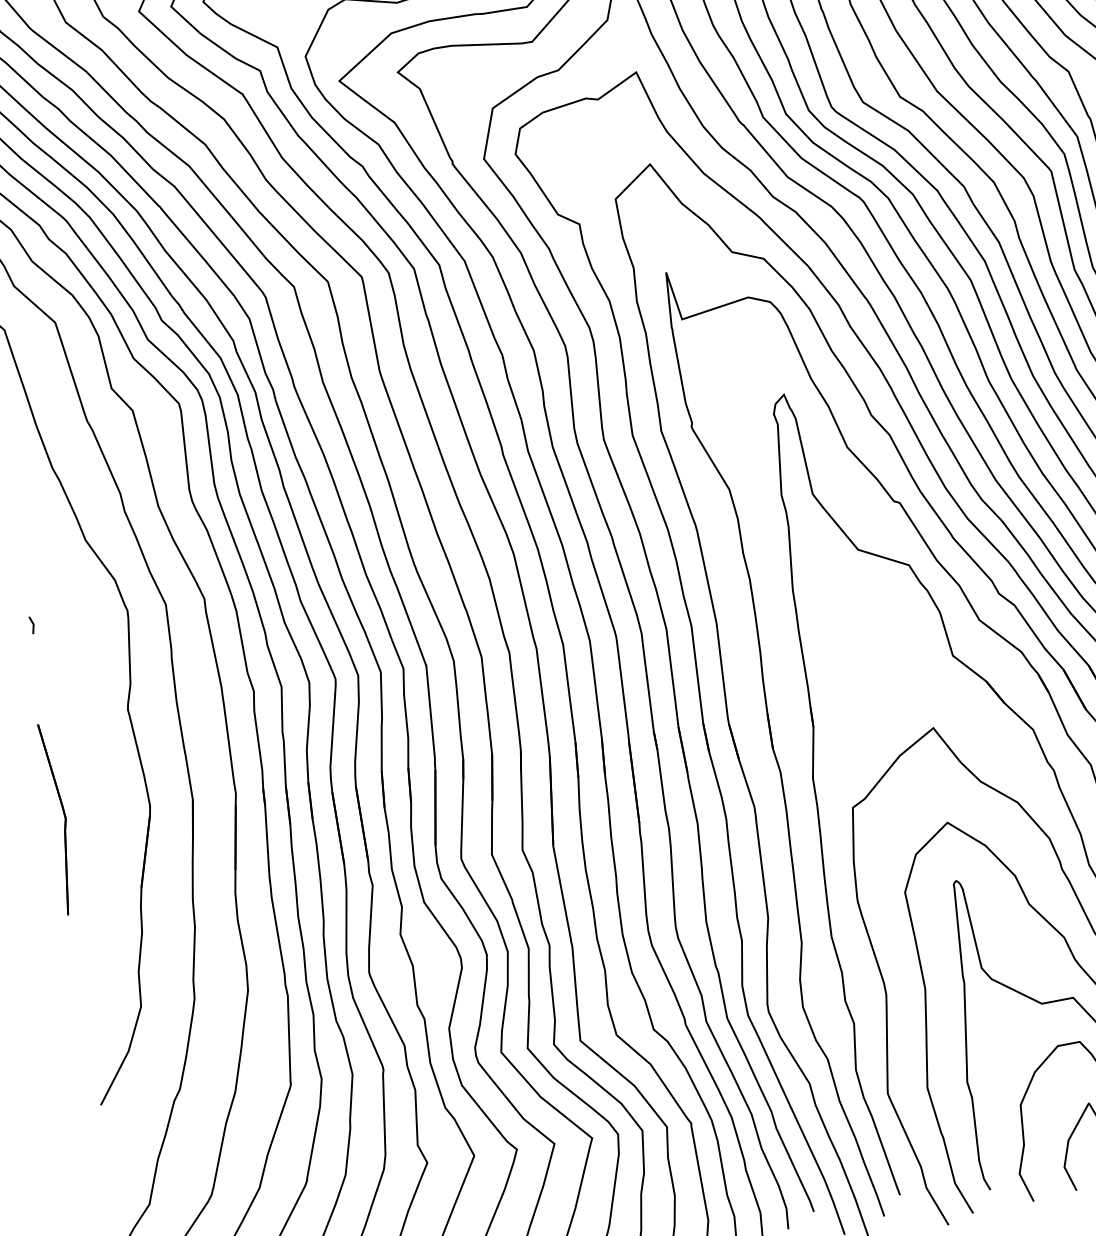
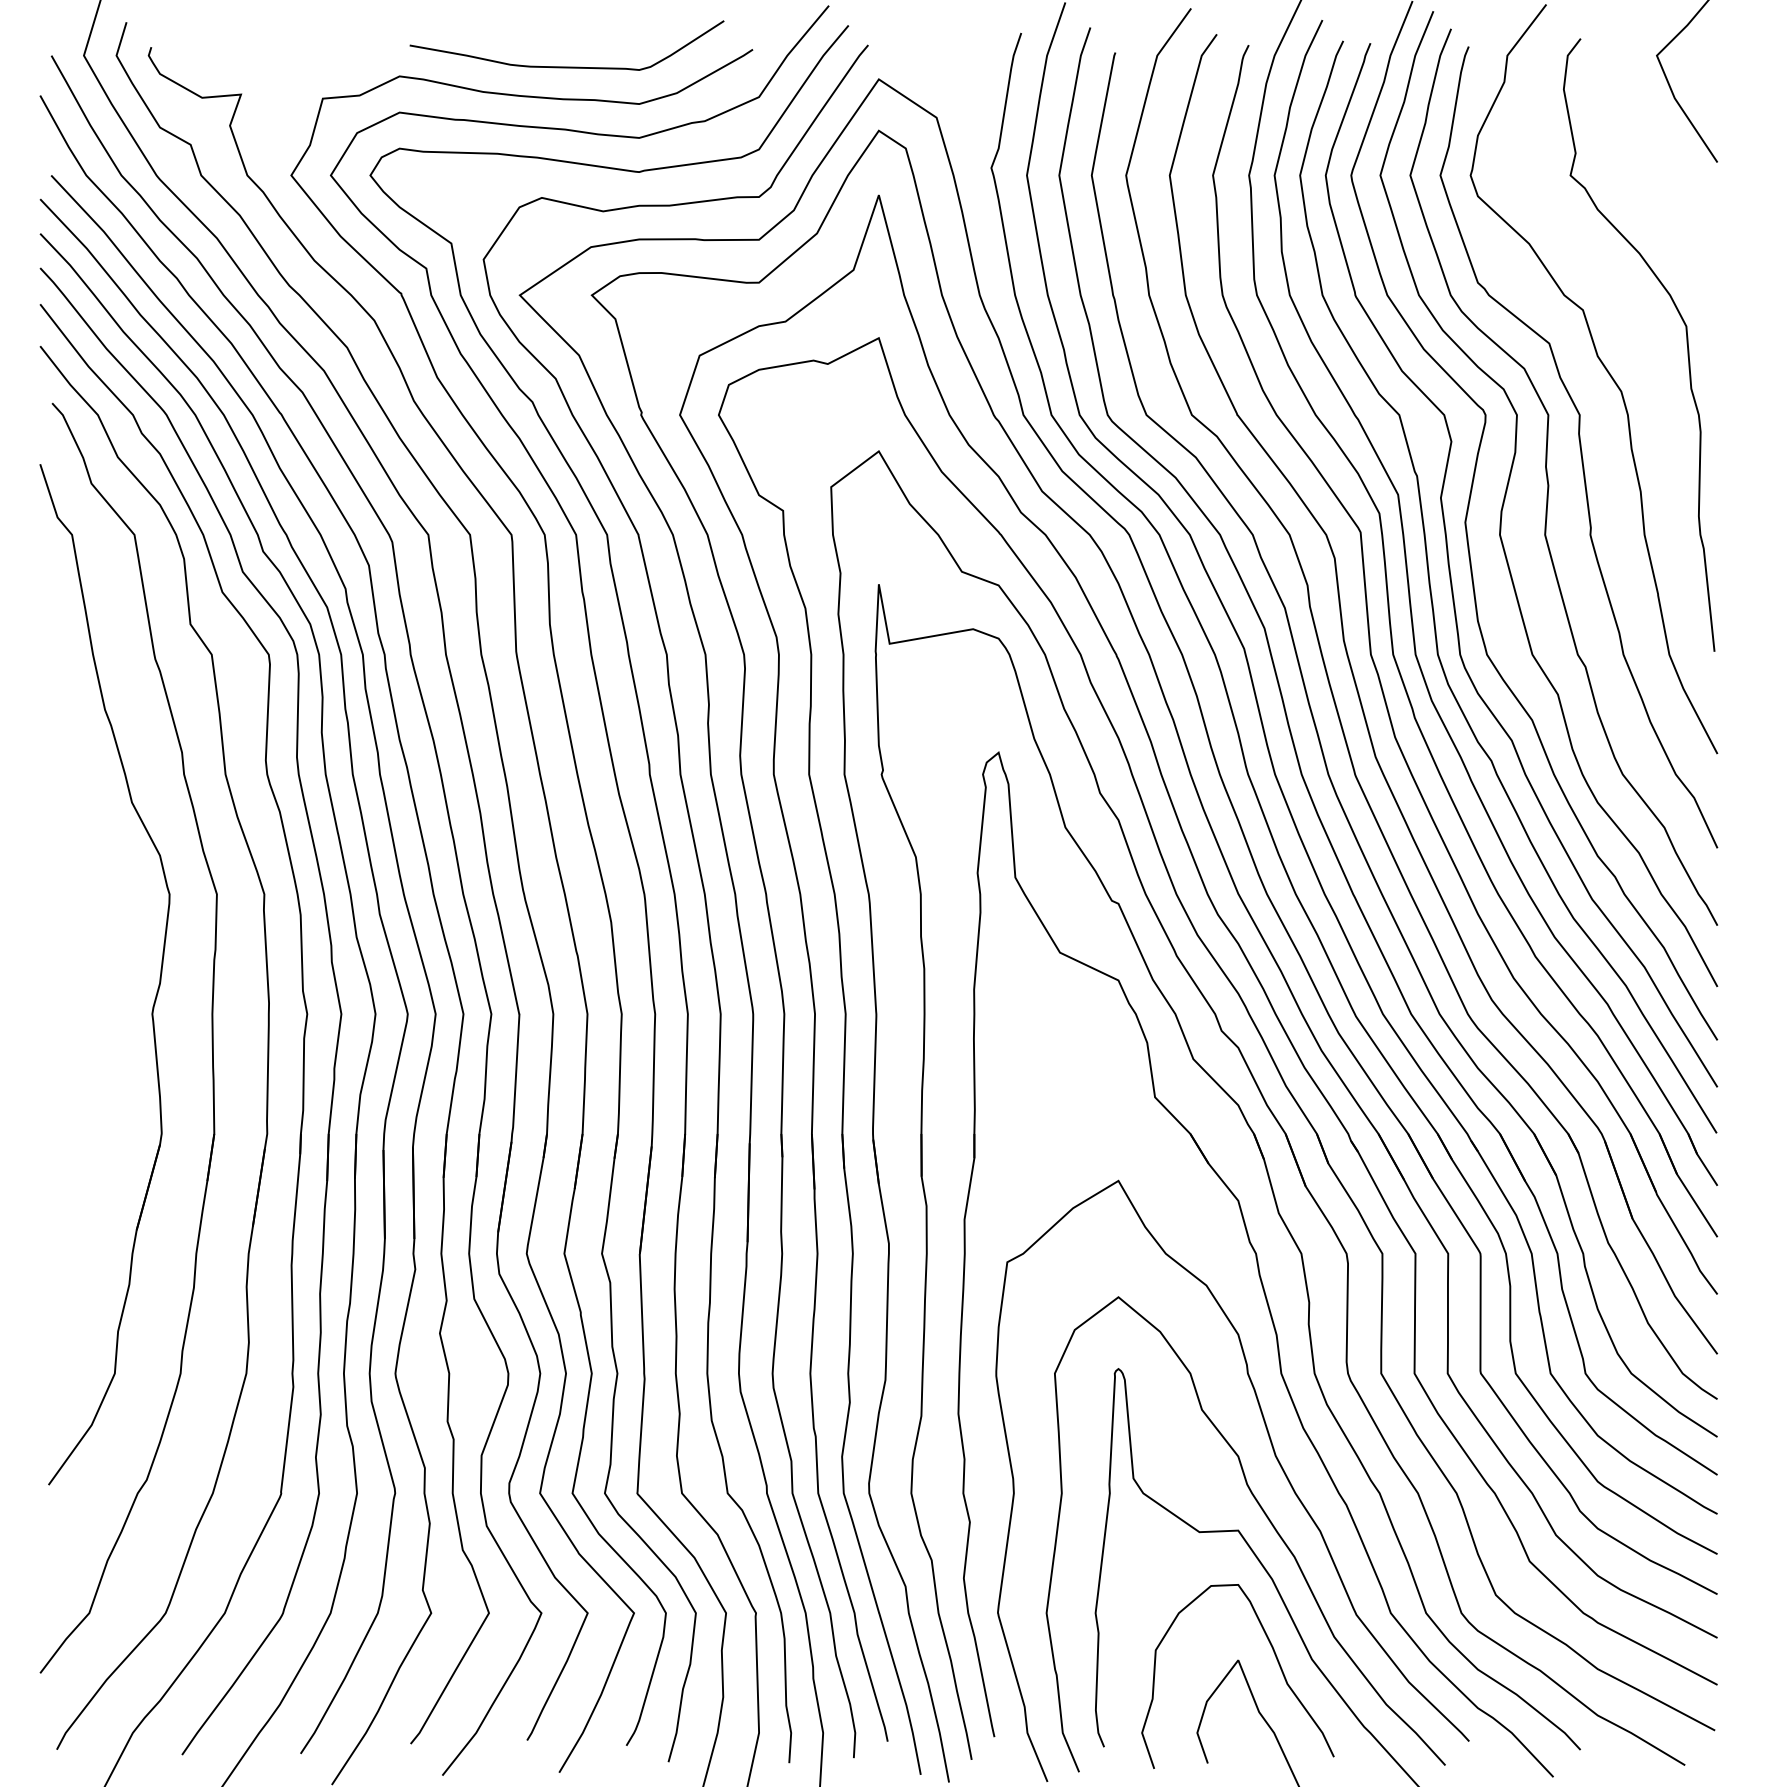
line: (33, 624) -> (53, 894), removed
part: (64, 817) -> (56, 1132), removed

